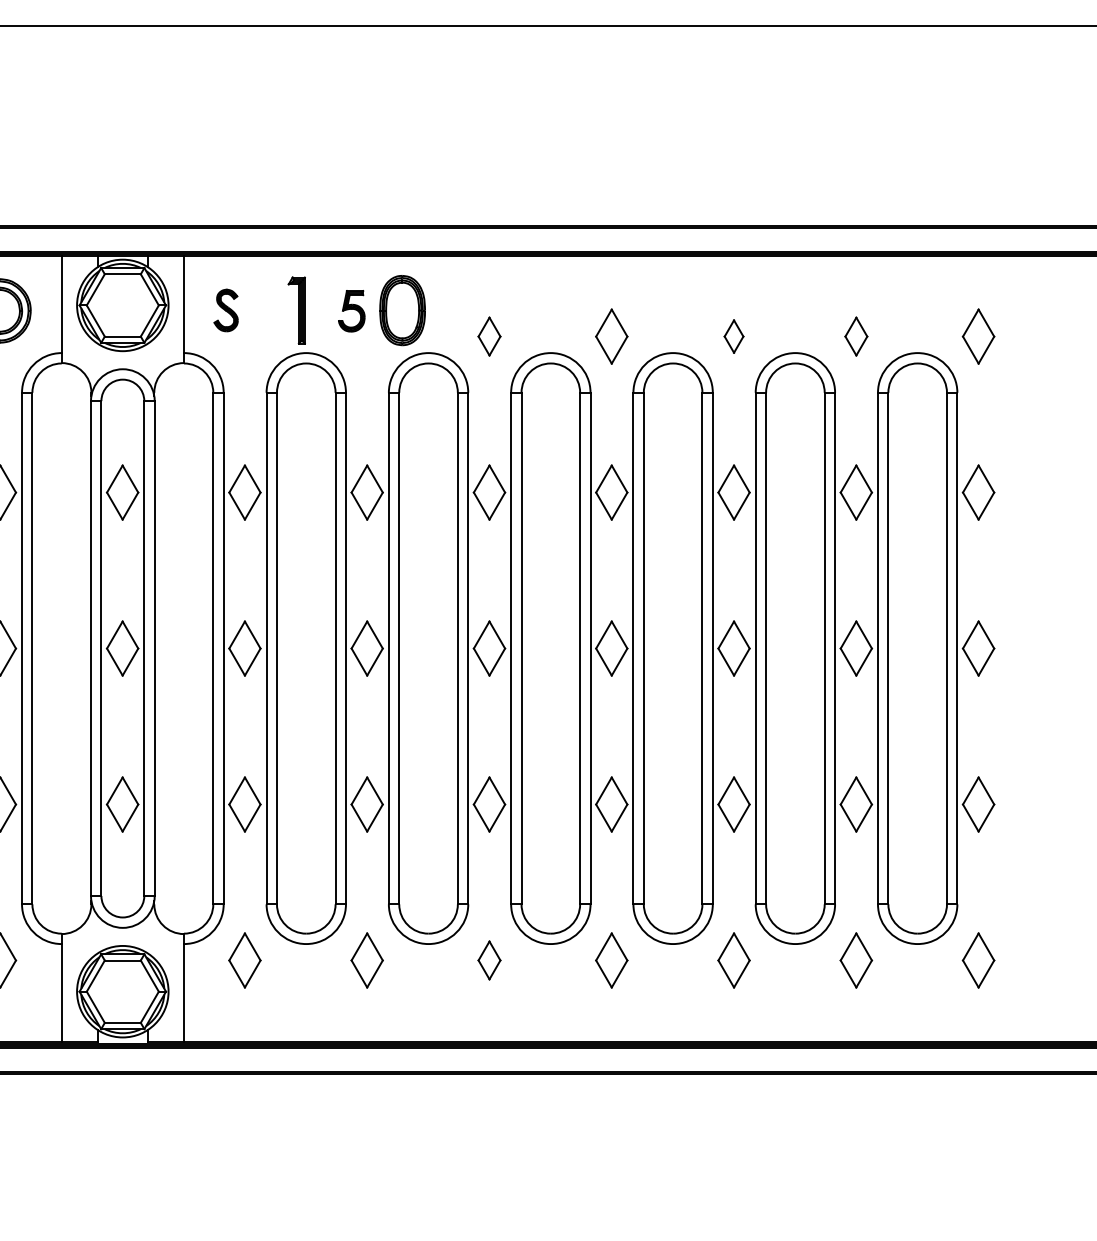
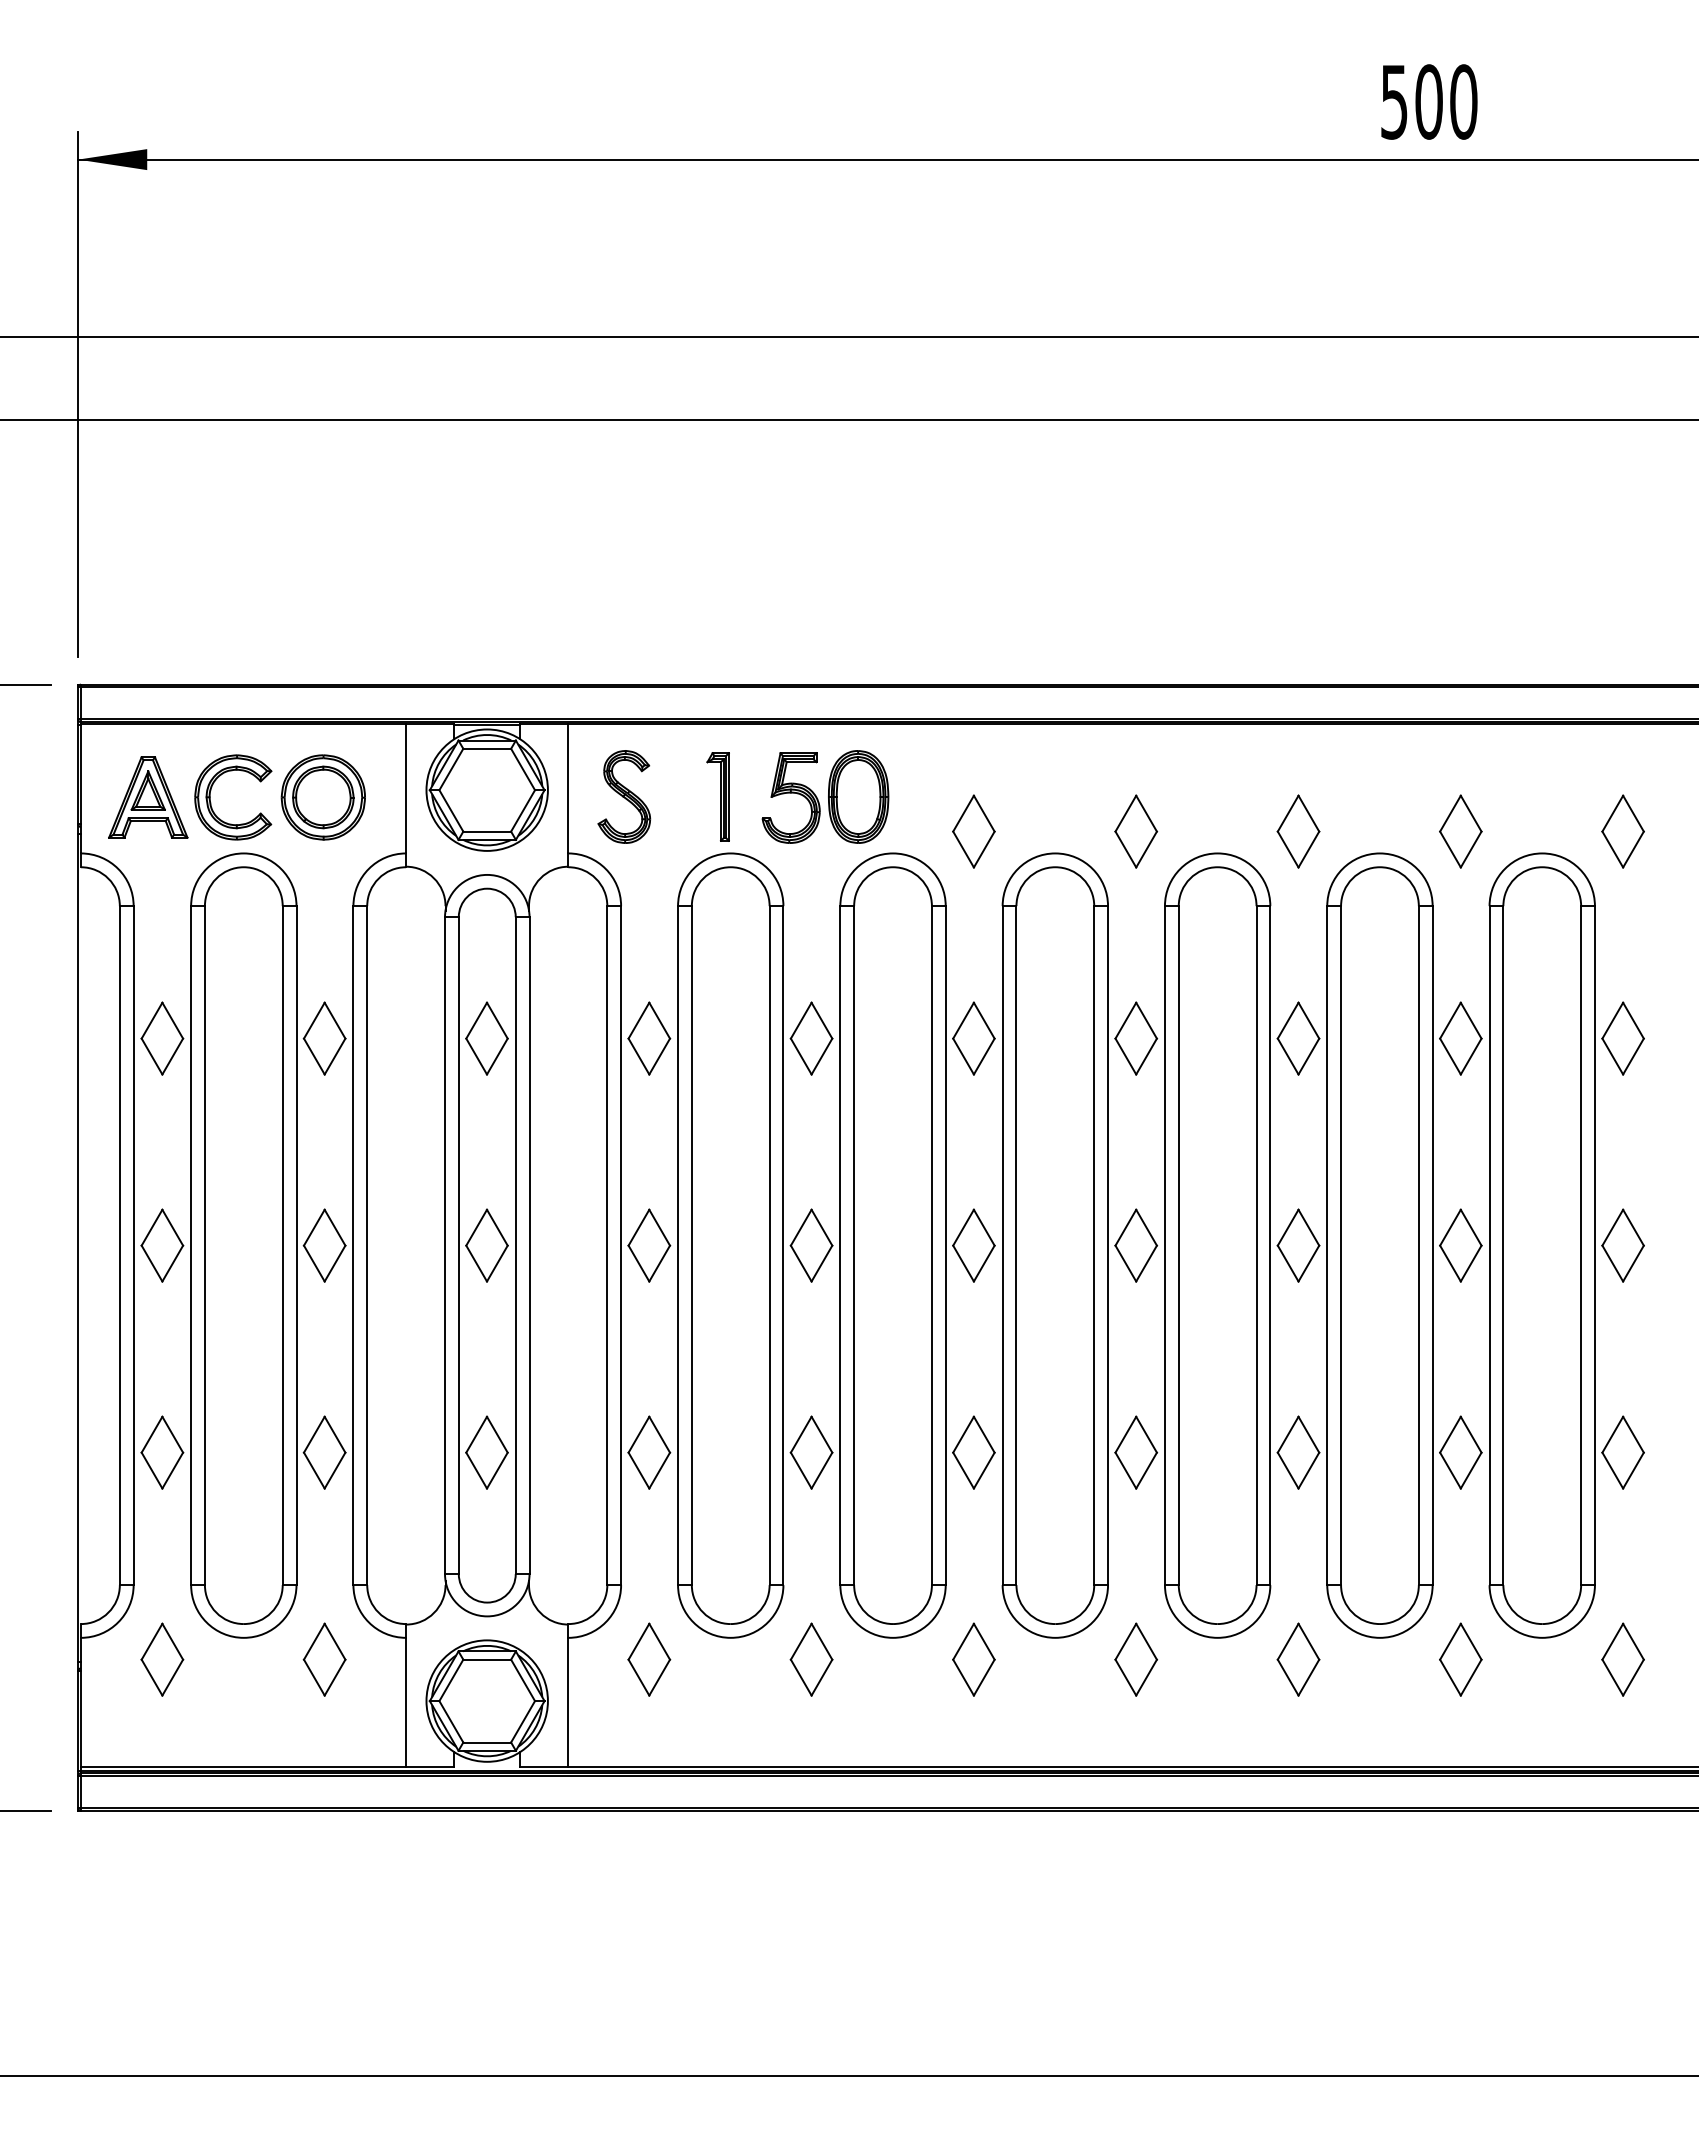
part: (226, 310) -> (624, 796), size x1.67
part: (351, 310) -> (790, 797), size x1.67
part: (489, 336) -> (973, 831), size x1.43
part: (734, 336) -> (1298, 831), size x1.67
part: (856, 336) -> (1460, 831), size x1.43
part: (489, 960) -> (973, 1659), size x1.43

